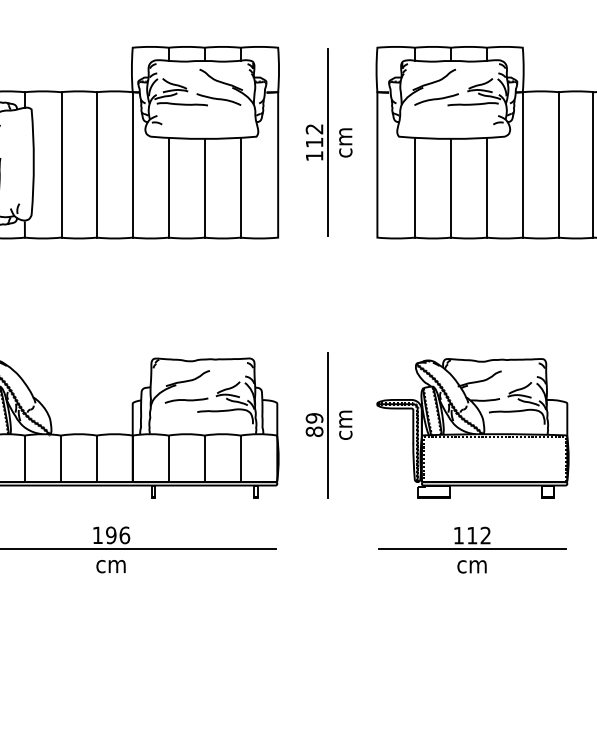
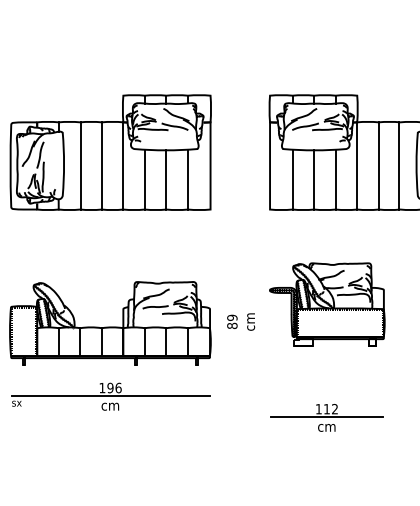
part: (329, 142) -> (241, 152), removed
line: (328, 424) -> (240, 321), removed
part: (473, 427) -> (327, 304), moved
part: (471, 549) -> (326, 417), moved

